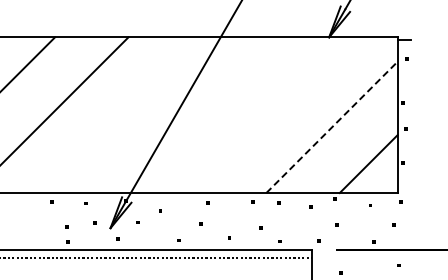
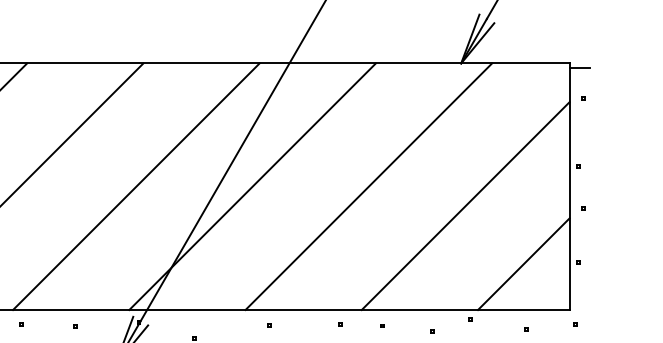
line: (123, 115) -> (135, 187), added
line: (197, 115) -> (252, 187), added
line: (270, 115) -> (368, 187), added
line: (332, 127) -> (466, 206), dashed -> solid

